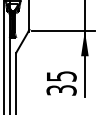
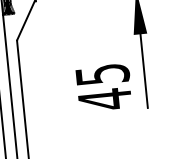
text: (61, 90) -> (104, 99), 35 -> 45

